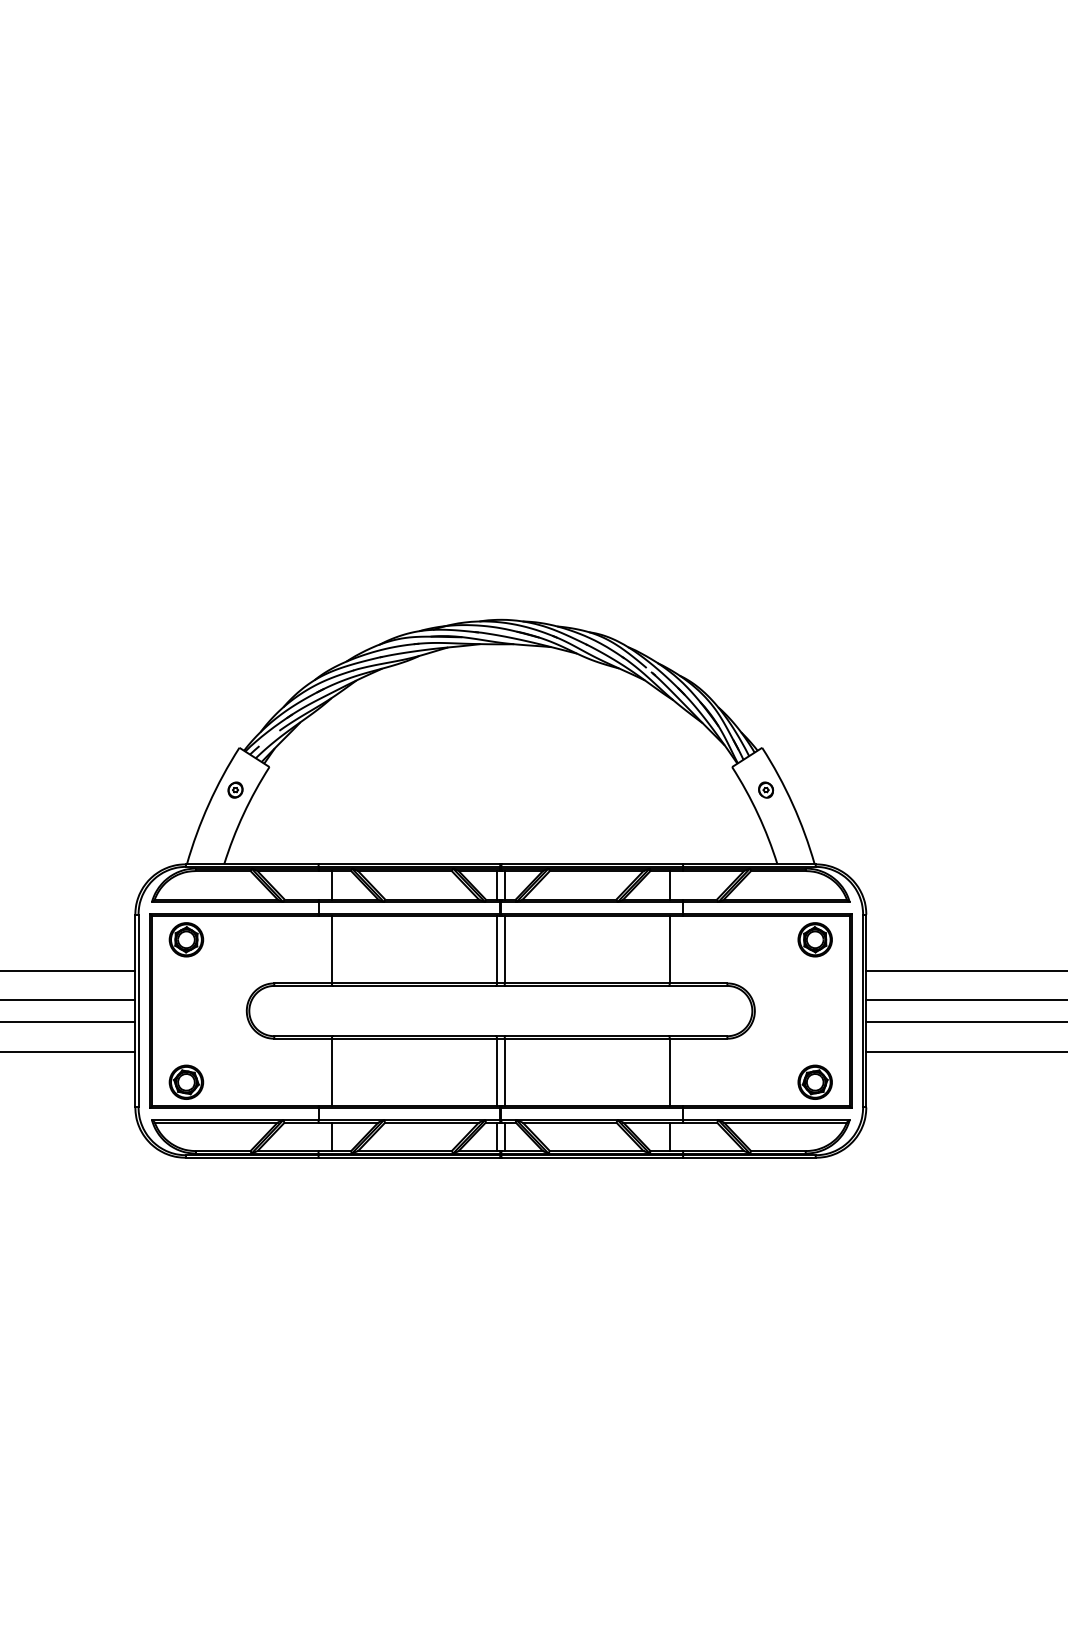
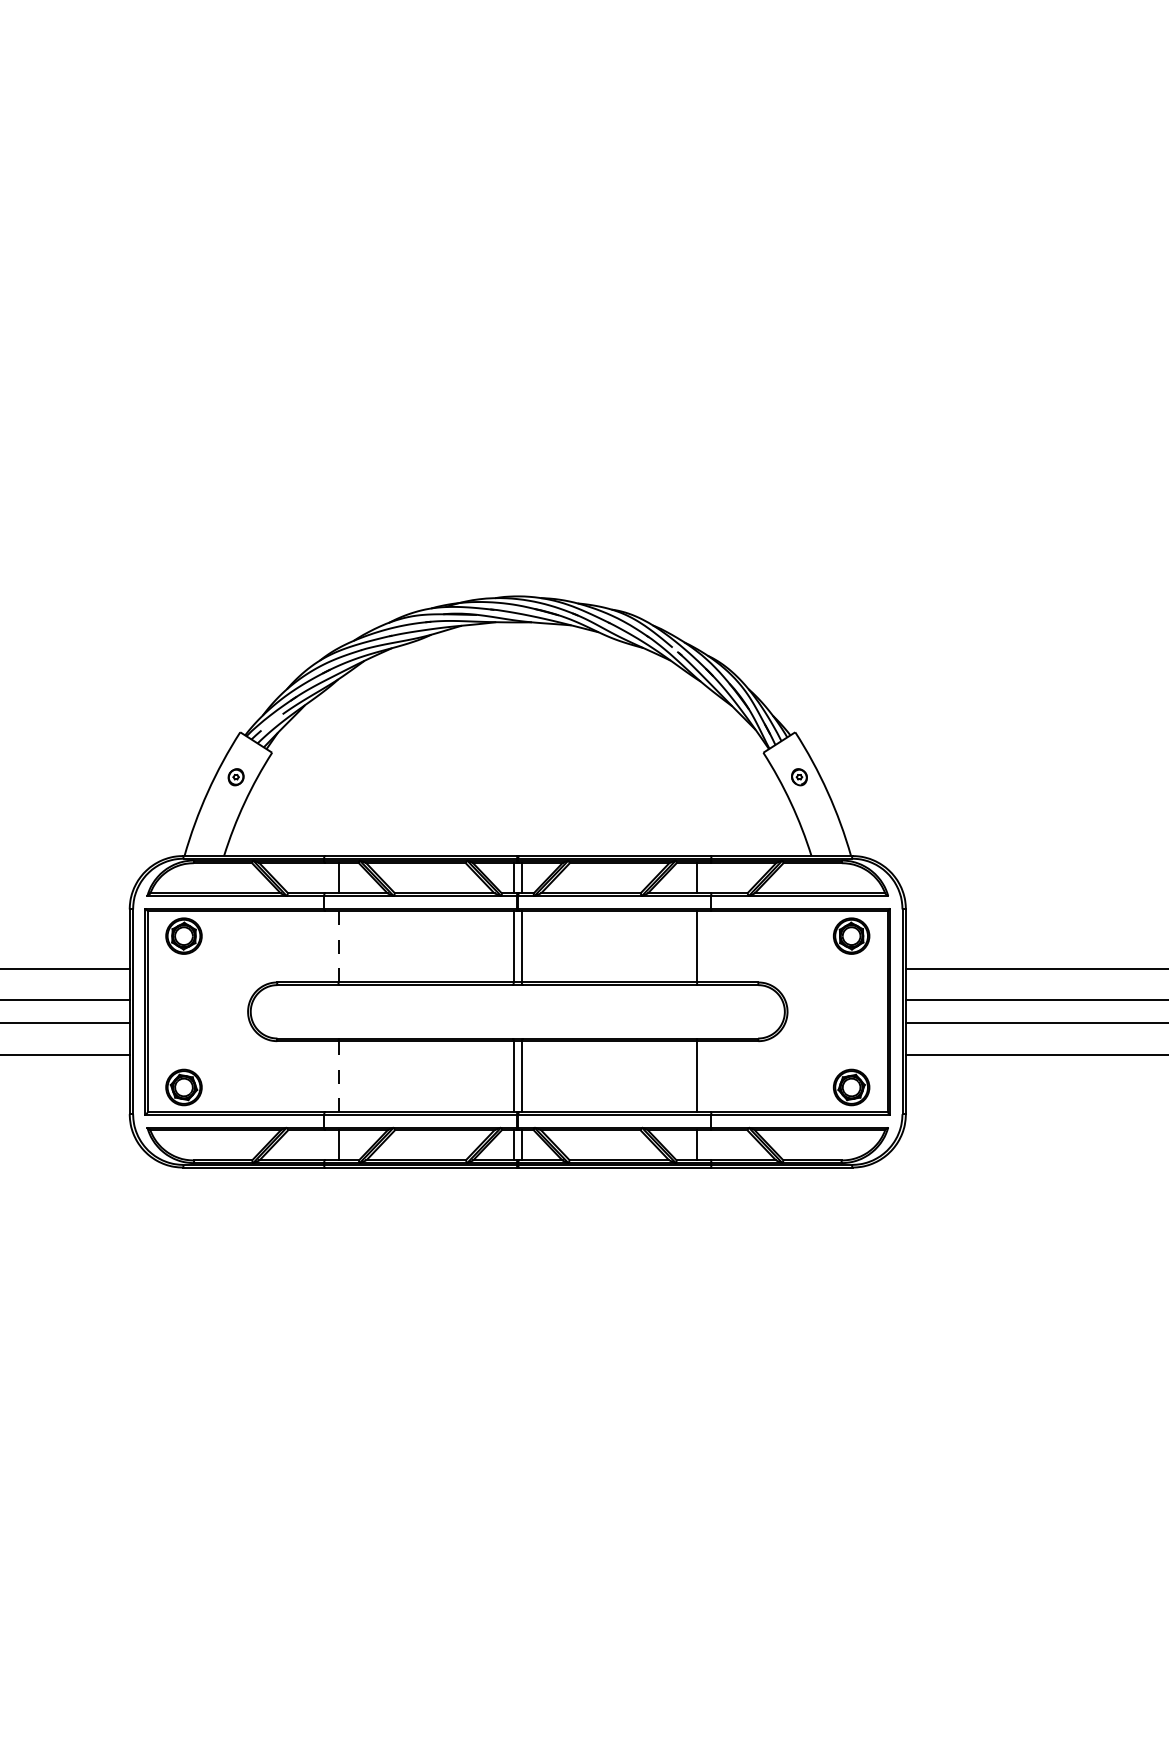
line: (331, 949) -> (338, 946), solid -> dashed
line: (331, 1071) -> (338, 1076), solid -> dashed

